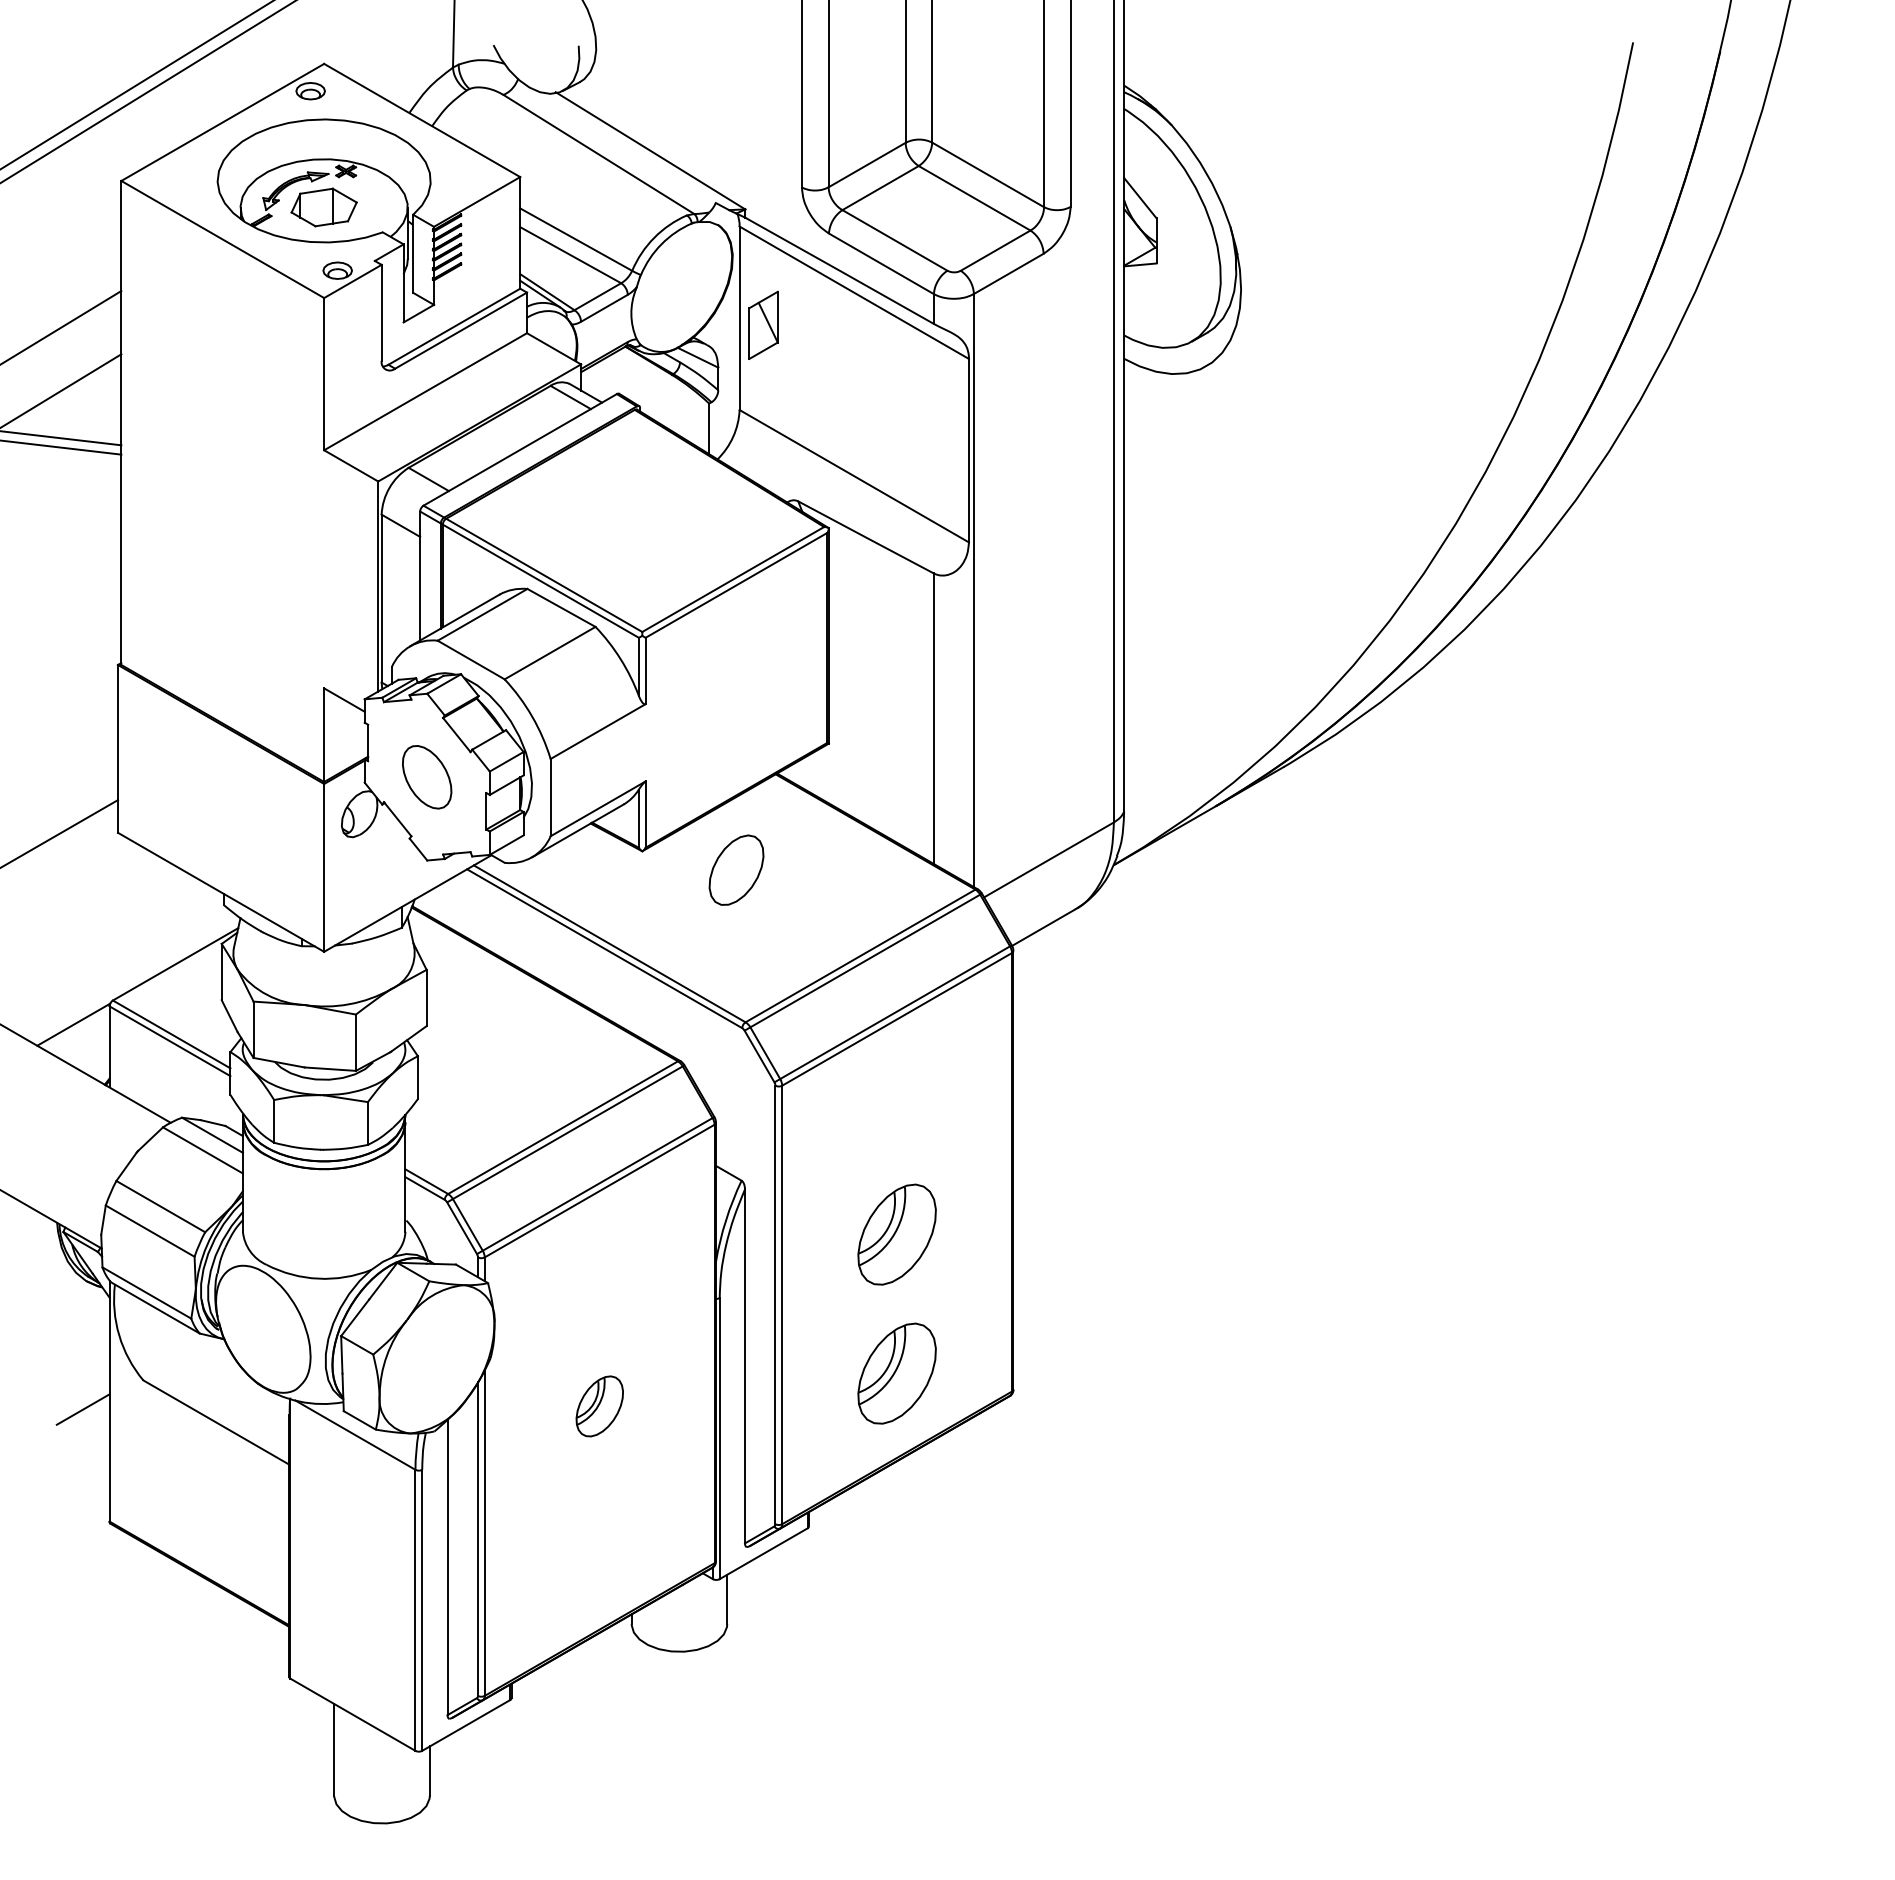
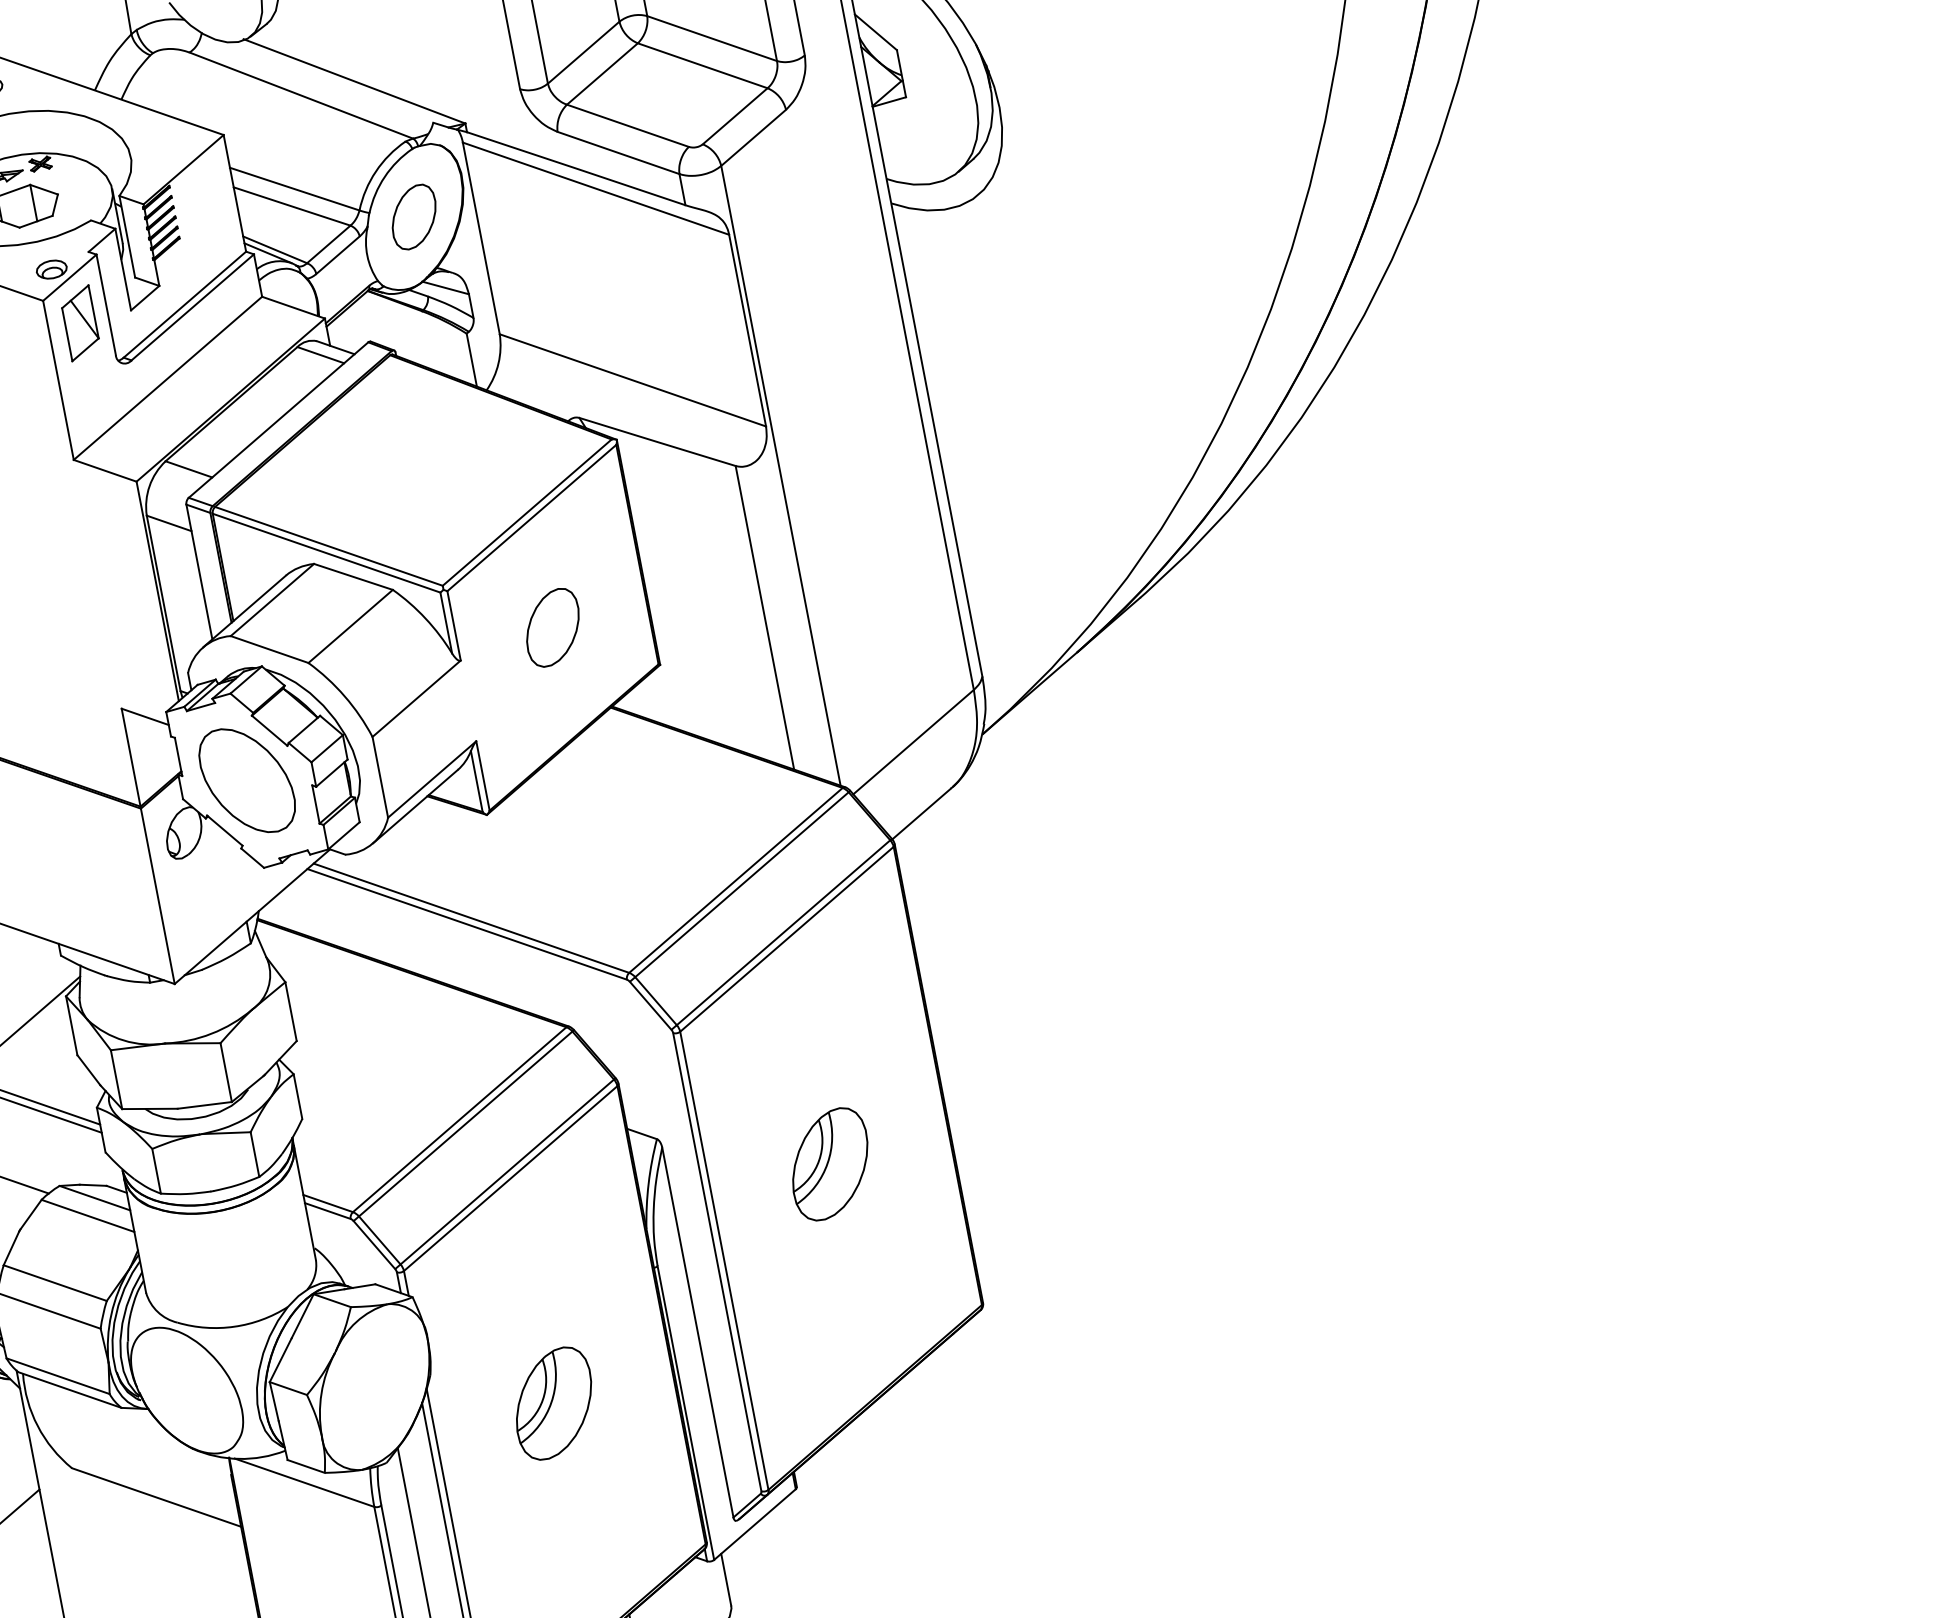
part: (681, 286) -> (414, 216), added
part: (763, 324) -> (80, 322), moved
part: (426, 777) -> (246, 781), size x1.67
part: (736, 869) -> (552, 626), moved
part: (896, 1373) -> (857, 1309), removed
part: (599, 1406) -> (553, 1403), size x1.67

